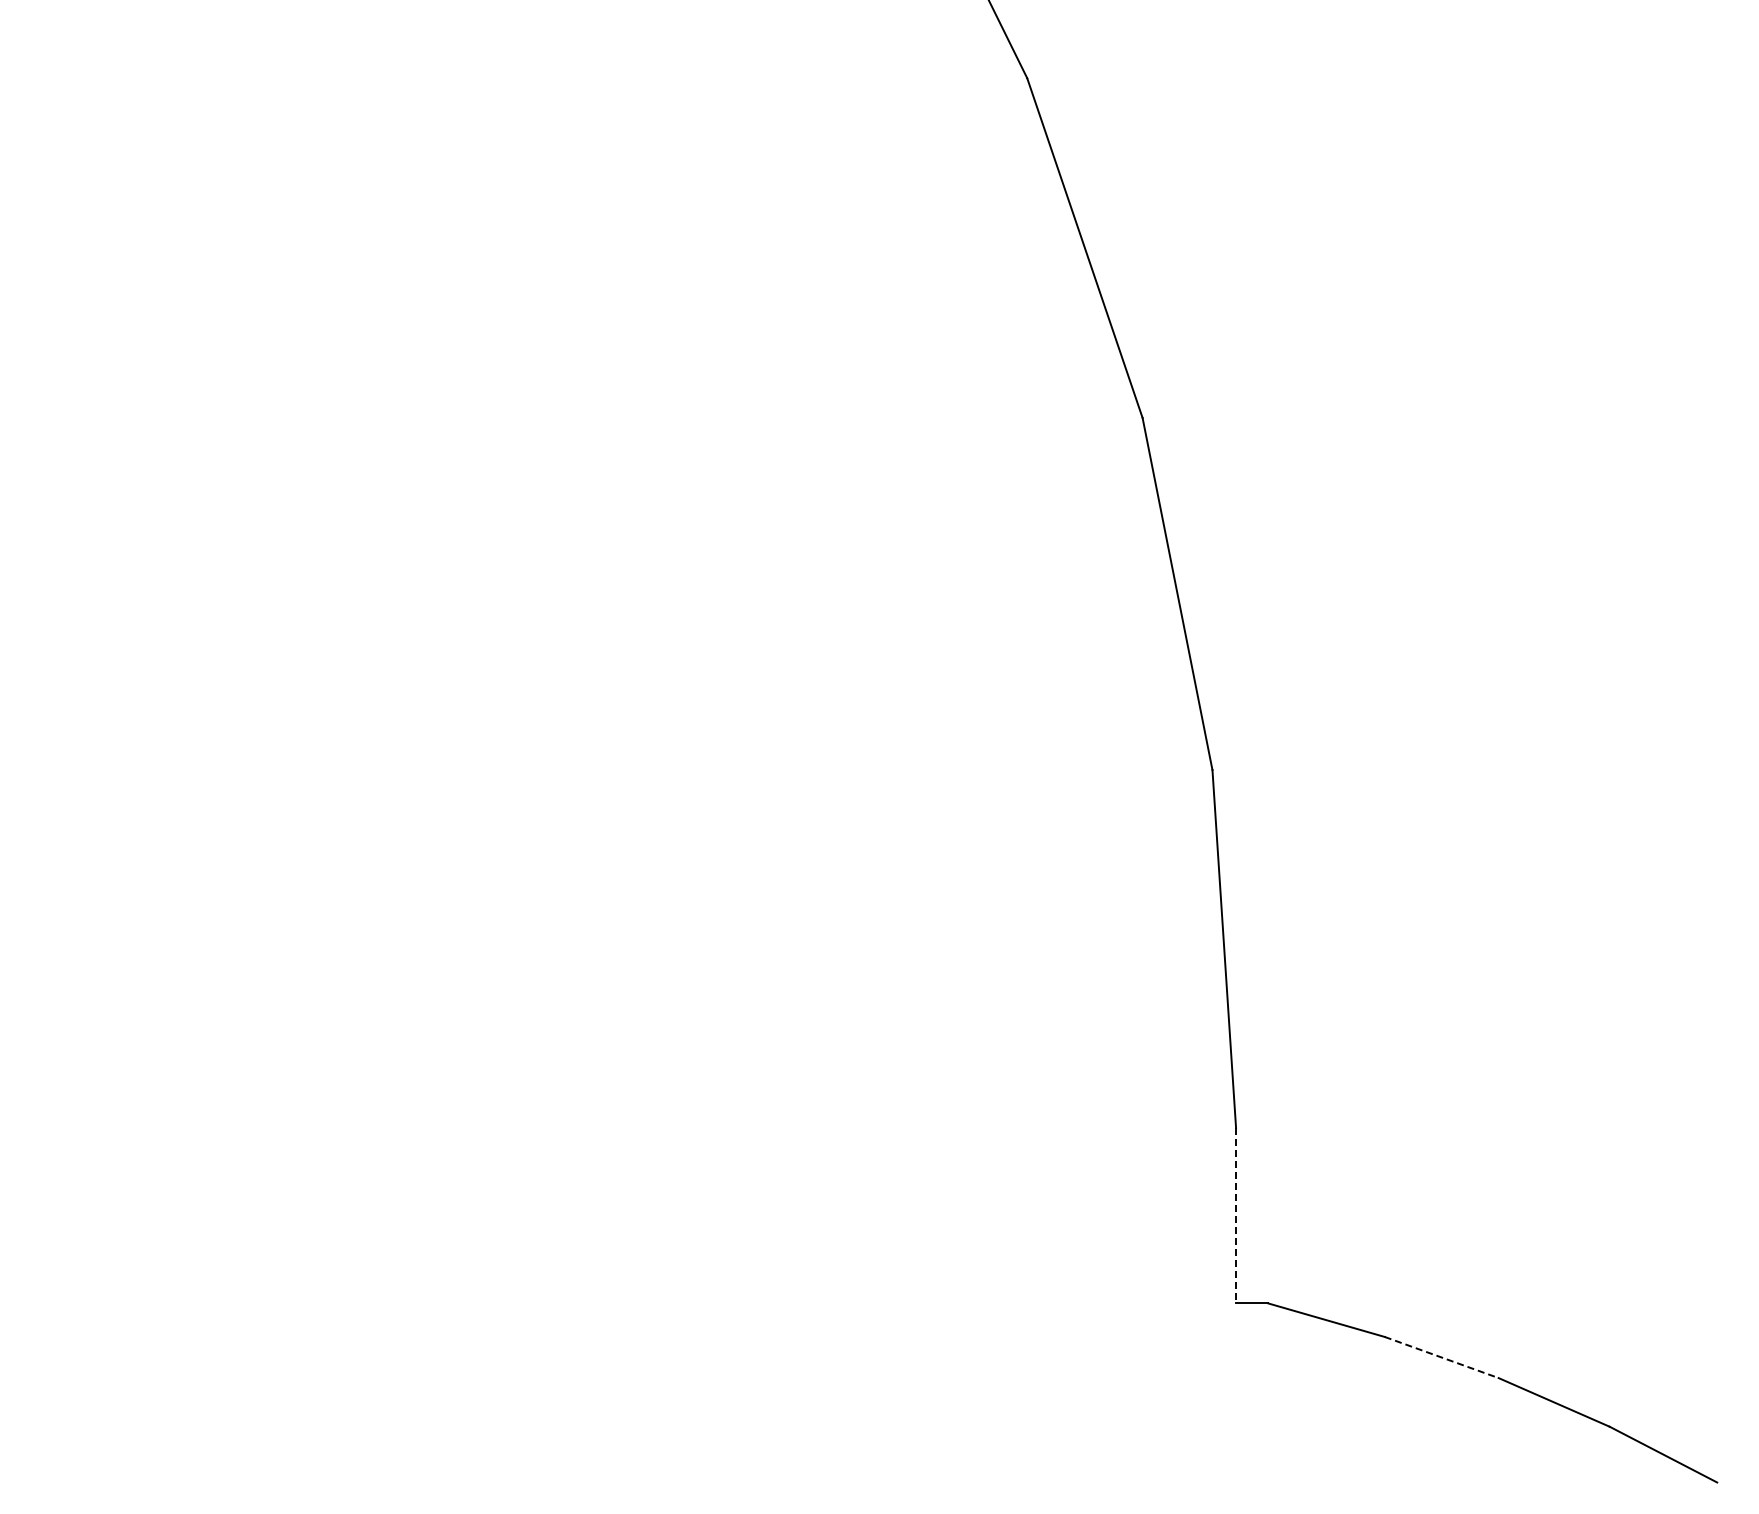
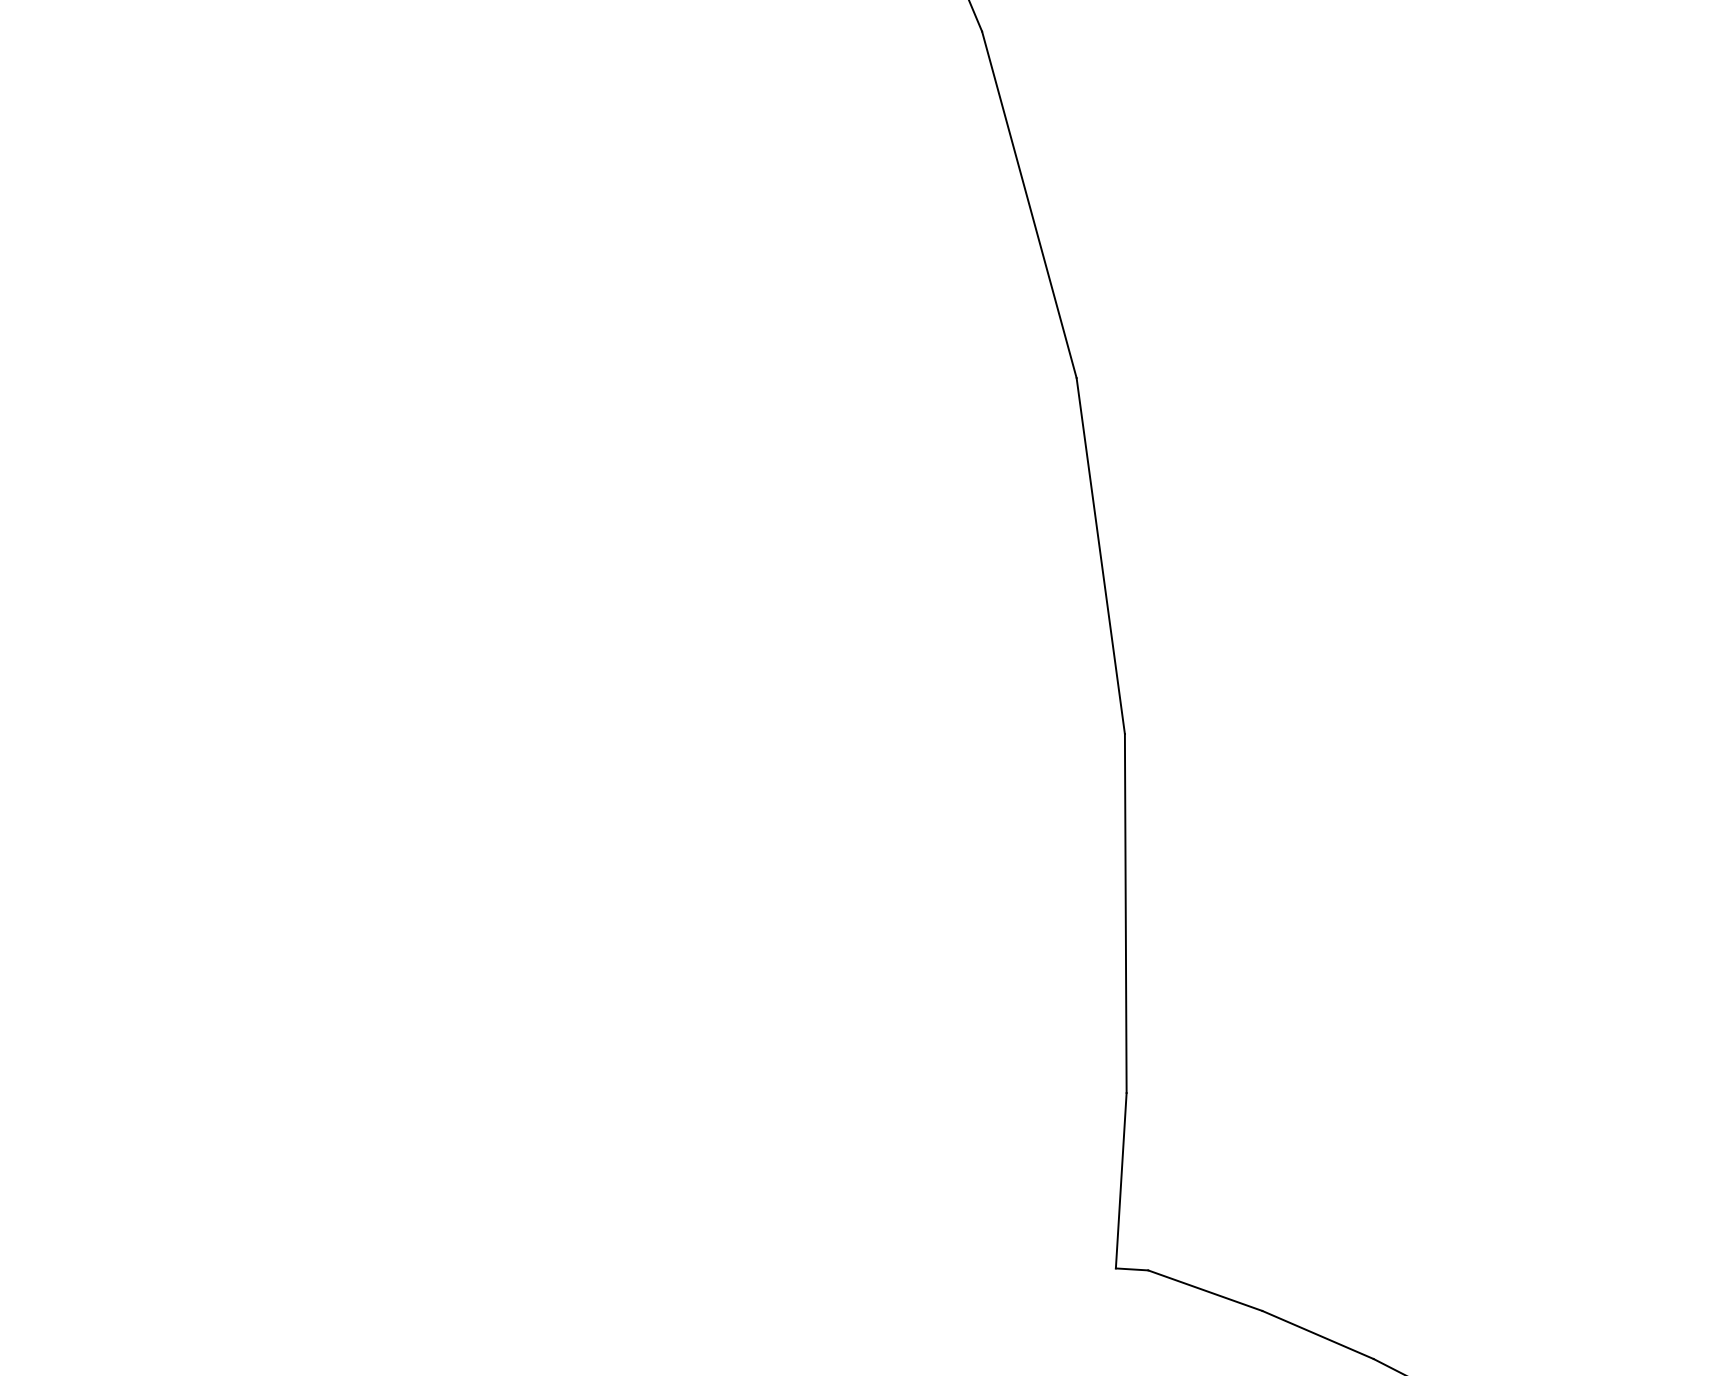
line: (1236, 1215) -> (1121, 1180), dashed -> solid
line: (1441, 1357) -> (1317, 1334), dashed -> solid

